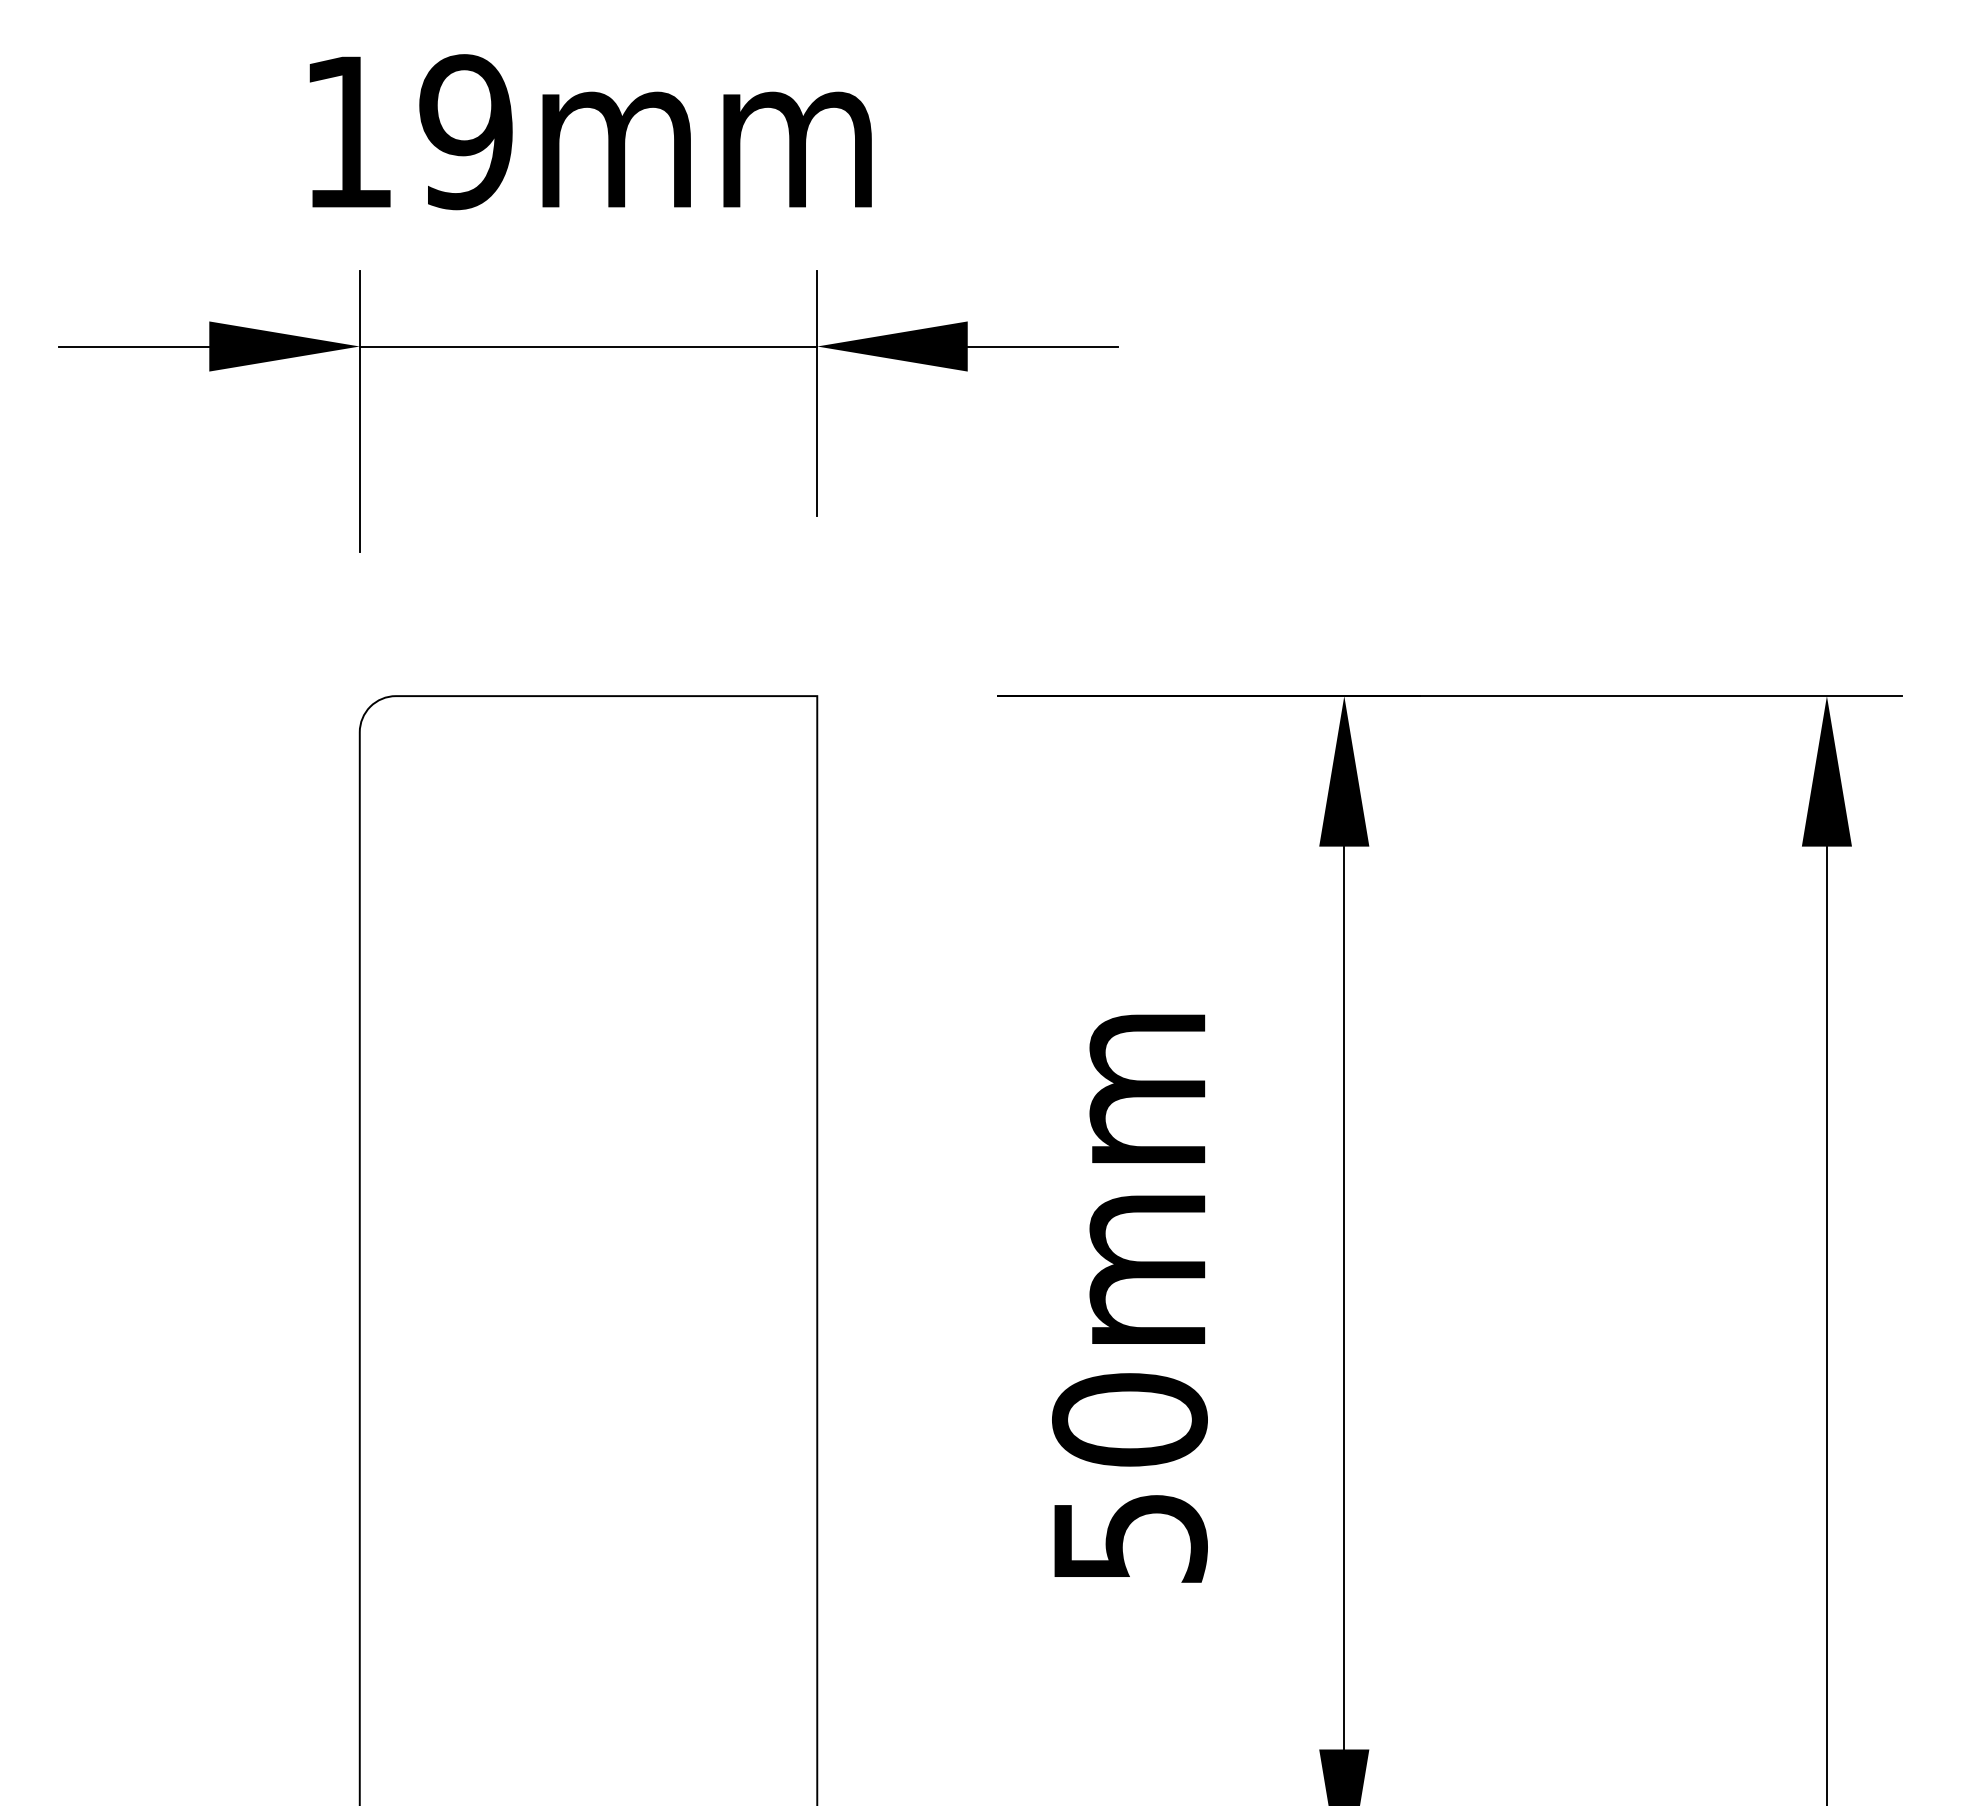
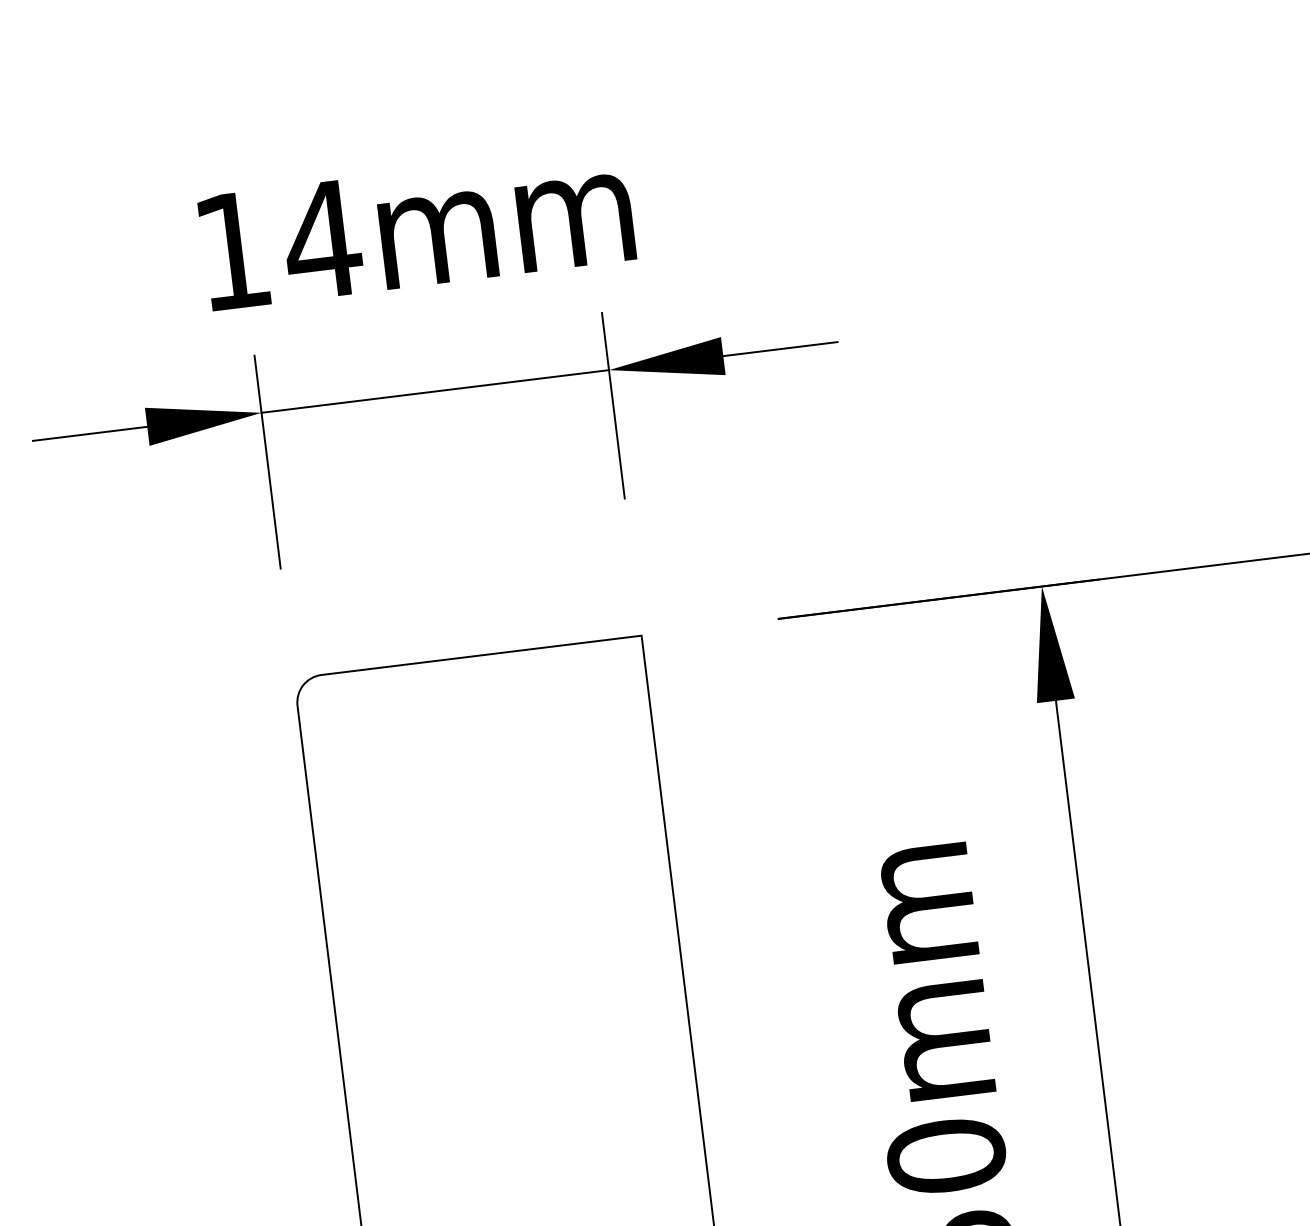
text: (465, 132) -> (321, 240), 19mm -> 14mm

